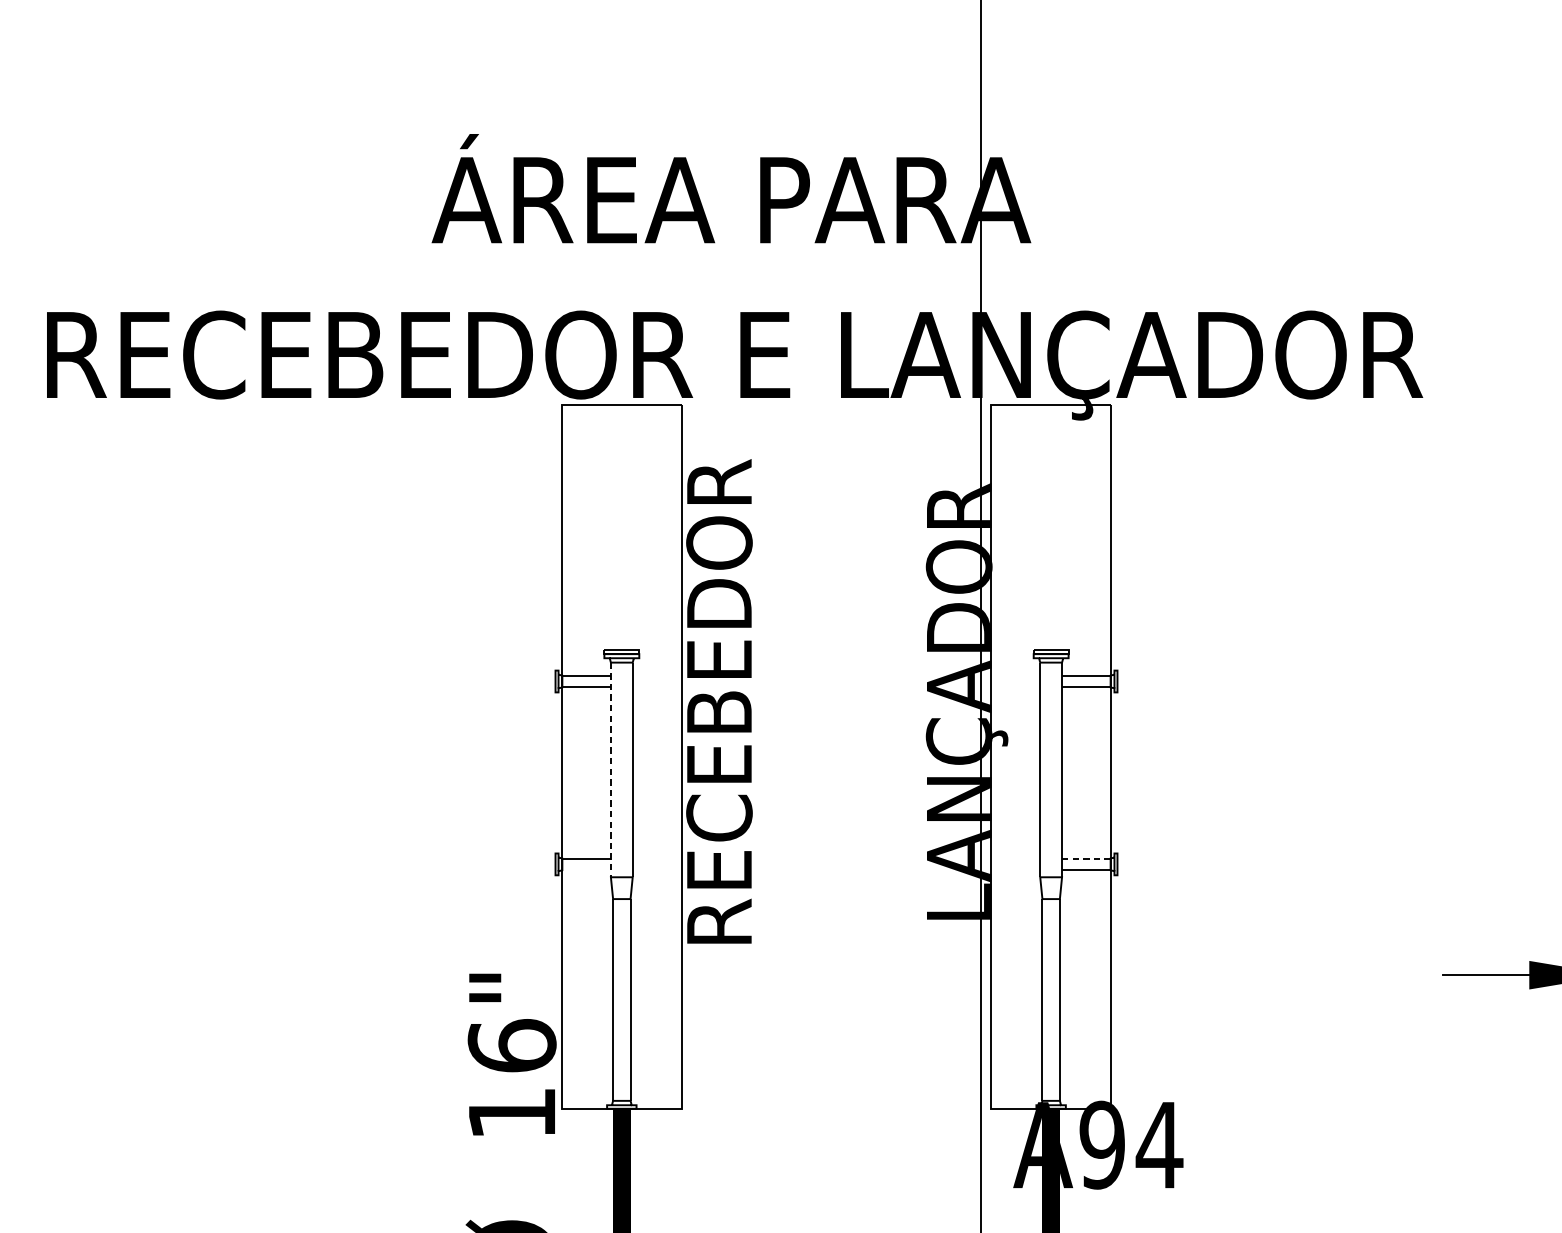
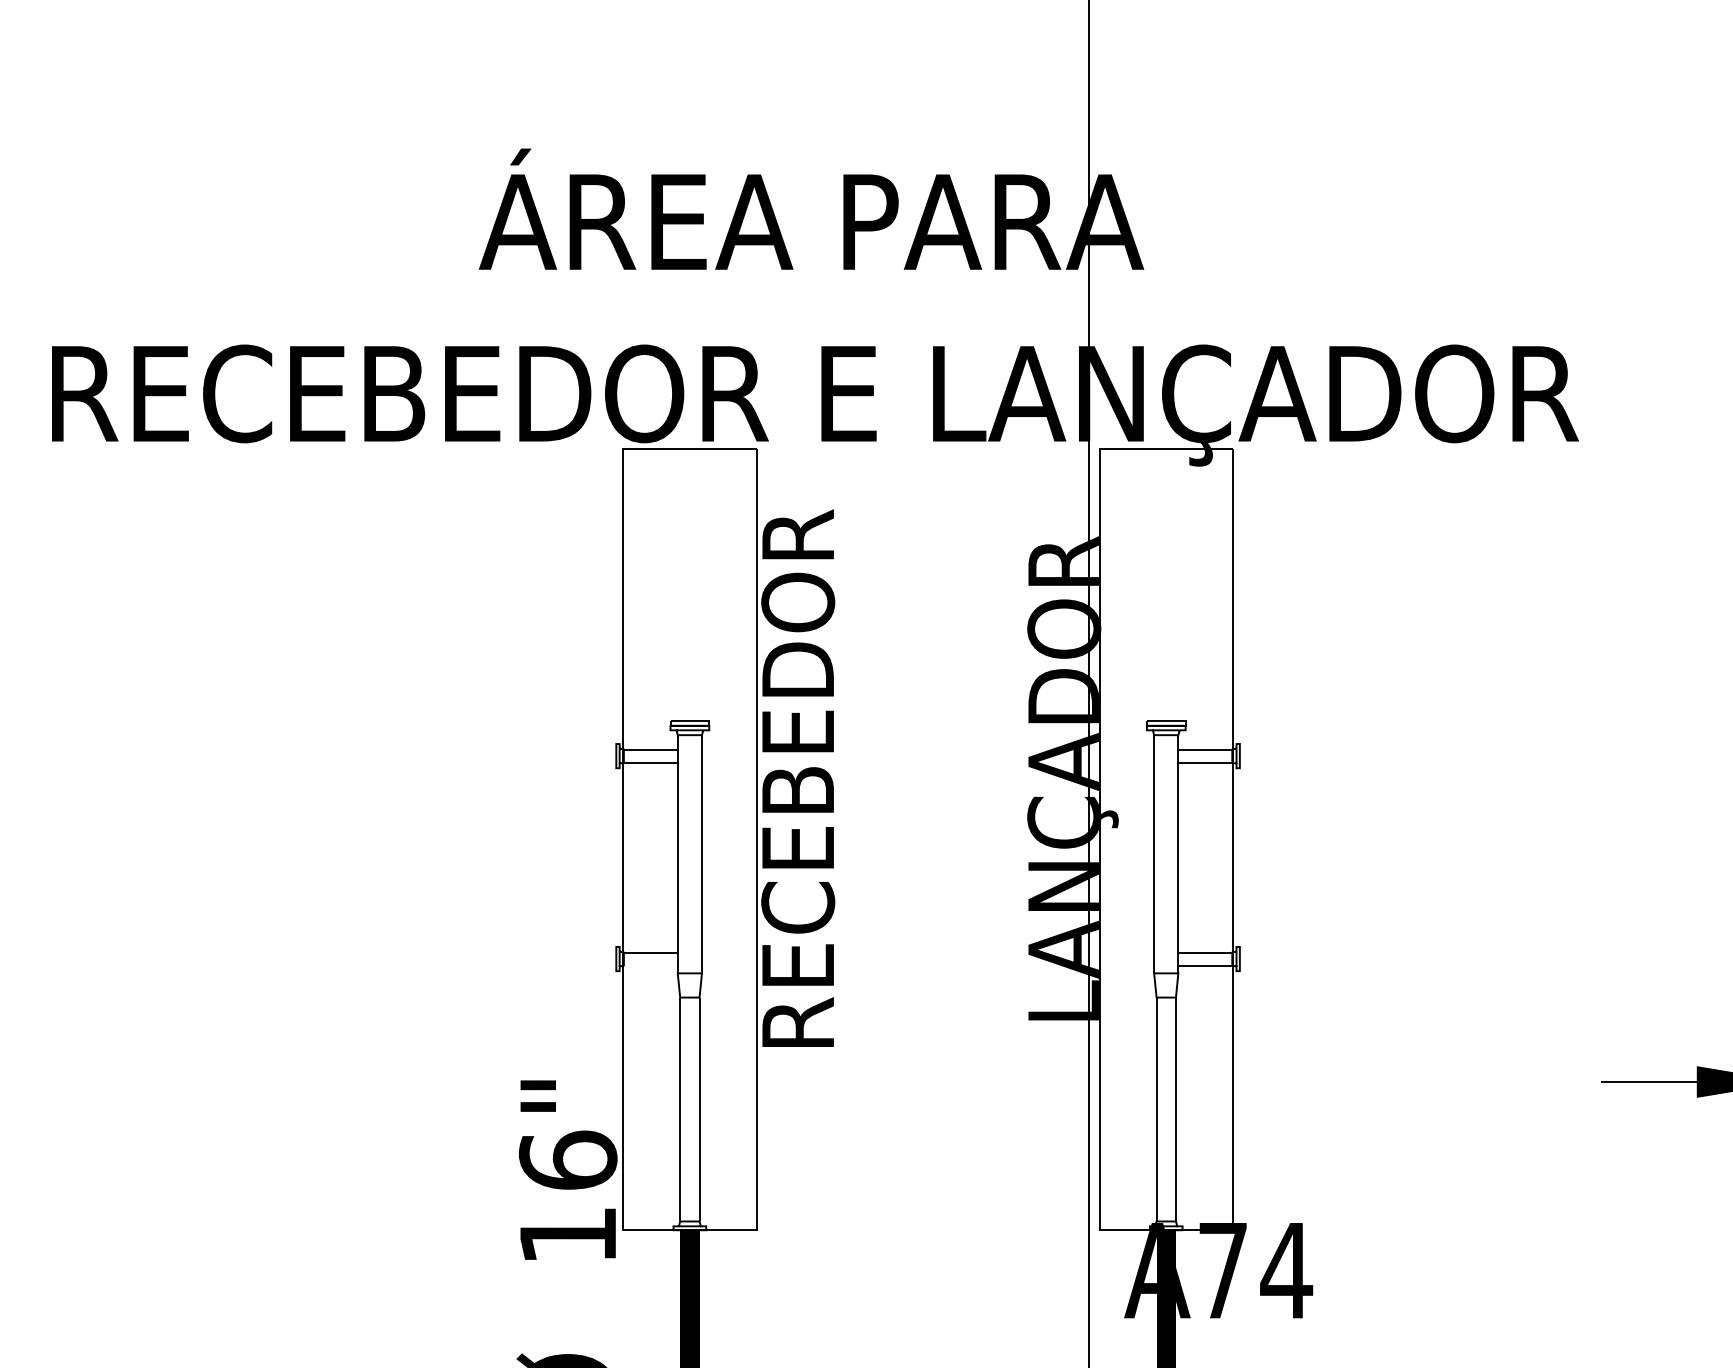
line: (610, 770) -> (677, 854), dashed -> solid
line: (1086, 858) -> (1205, 952), dashed -> solid
text: (1101, 1145) -> (1222, 1270), A94 -> A74

